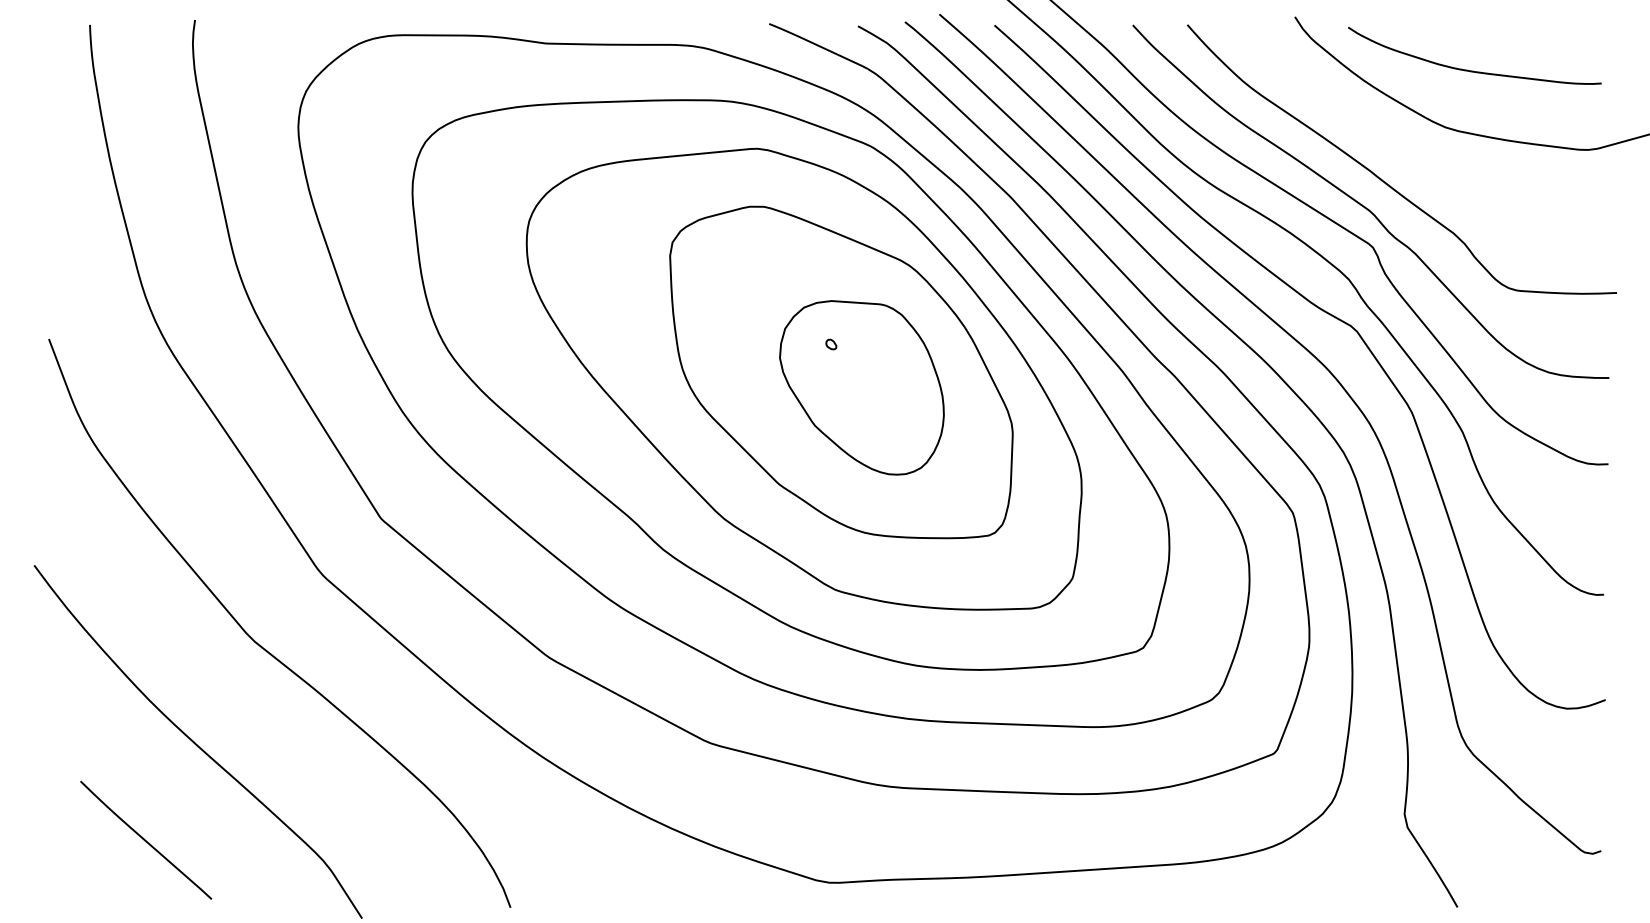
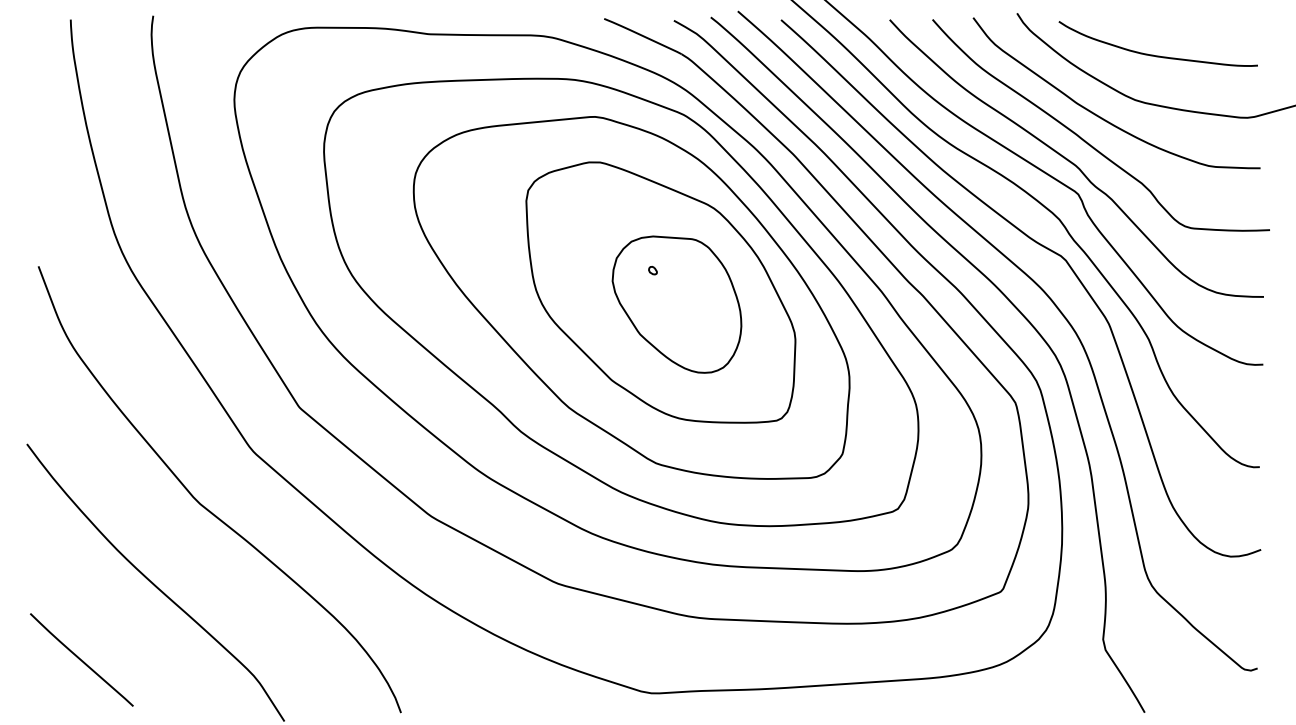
curve: (1403, 149) -> (1102, 117), added
line: (145, 839) -> (81, 659), moved

